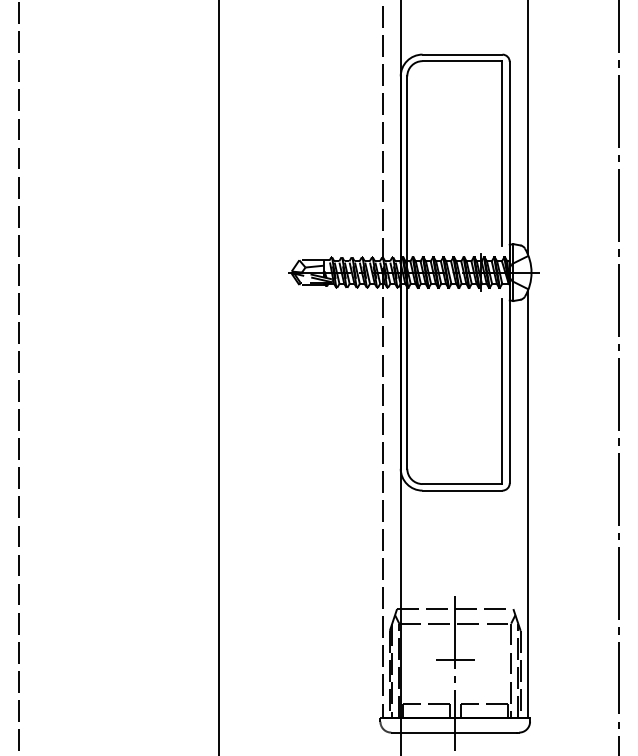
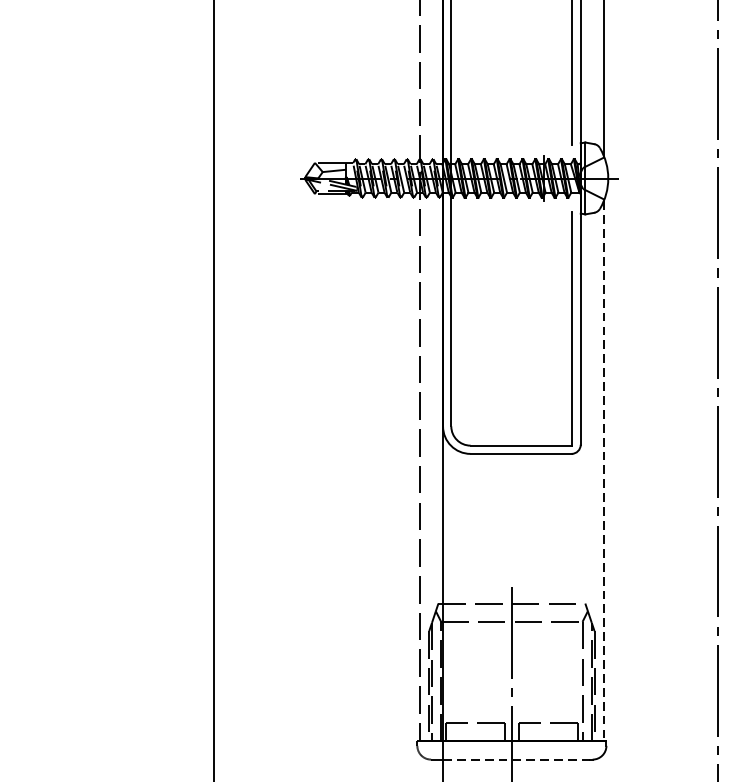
line: (527, 504) -> (603, 471), solid -> dashed
line: (454, 659) -> (510, 667), removed
line: (459, 732) -> (517, 759), solid -> dashed

